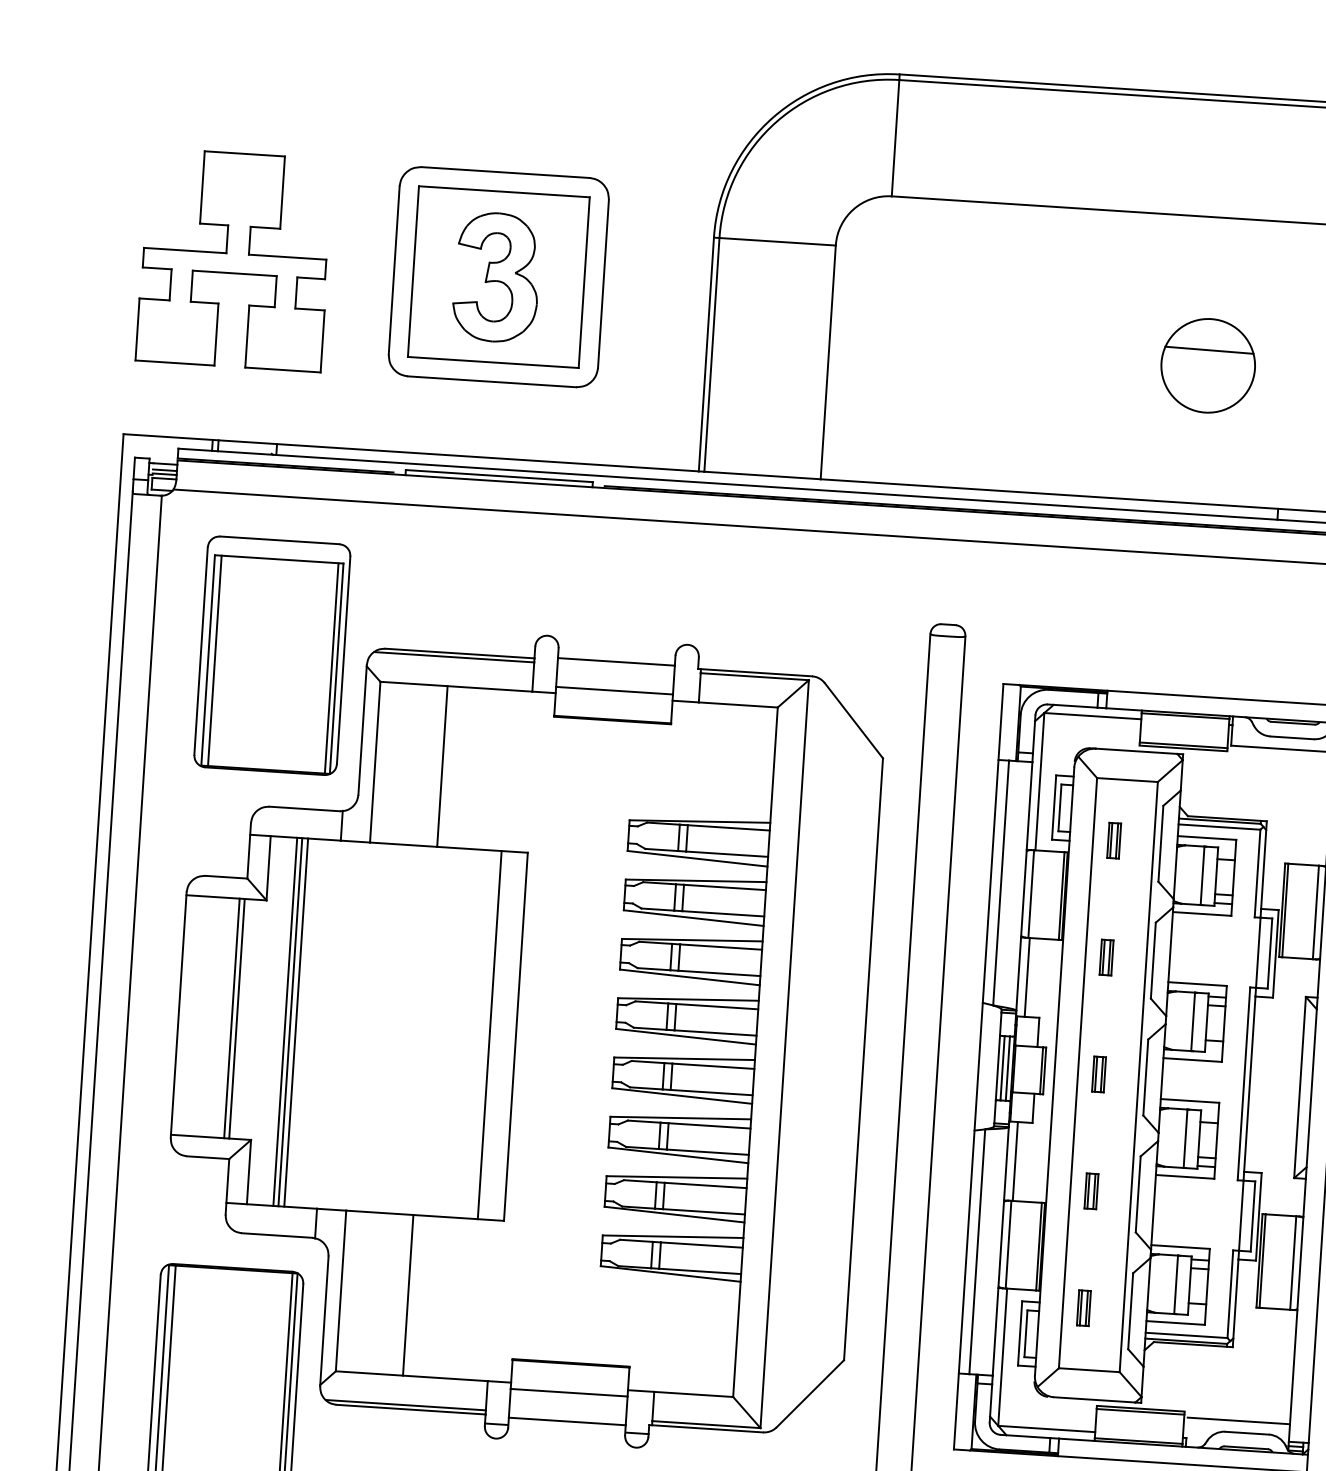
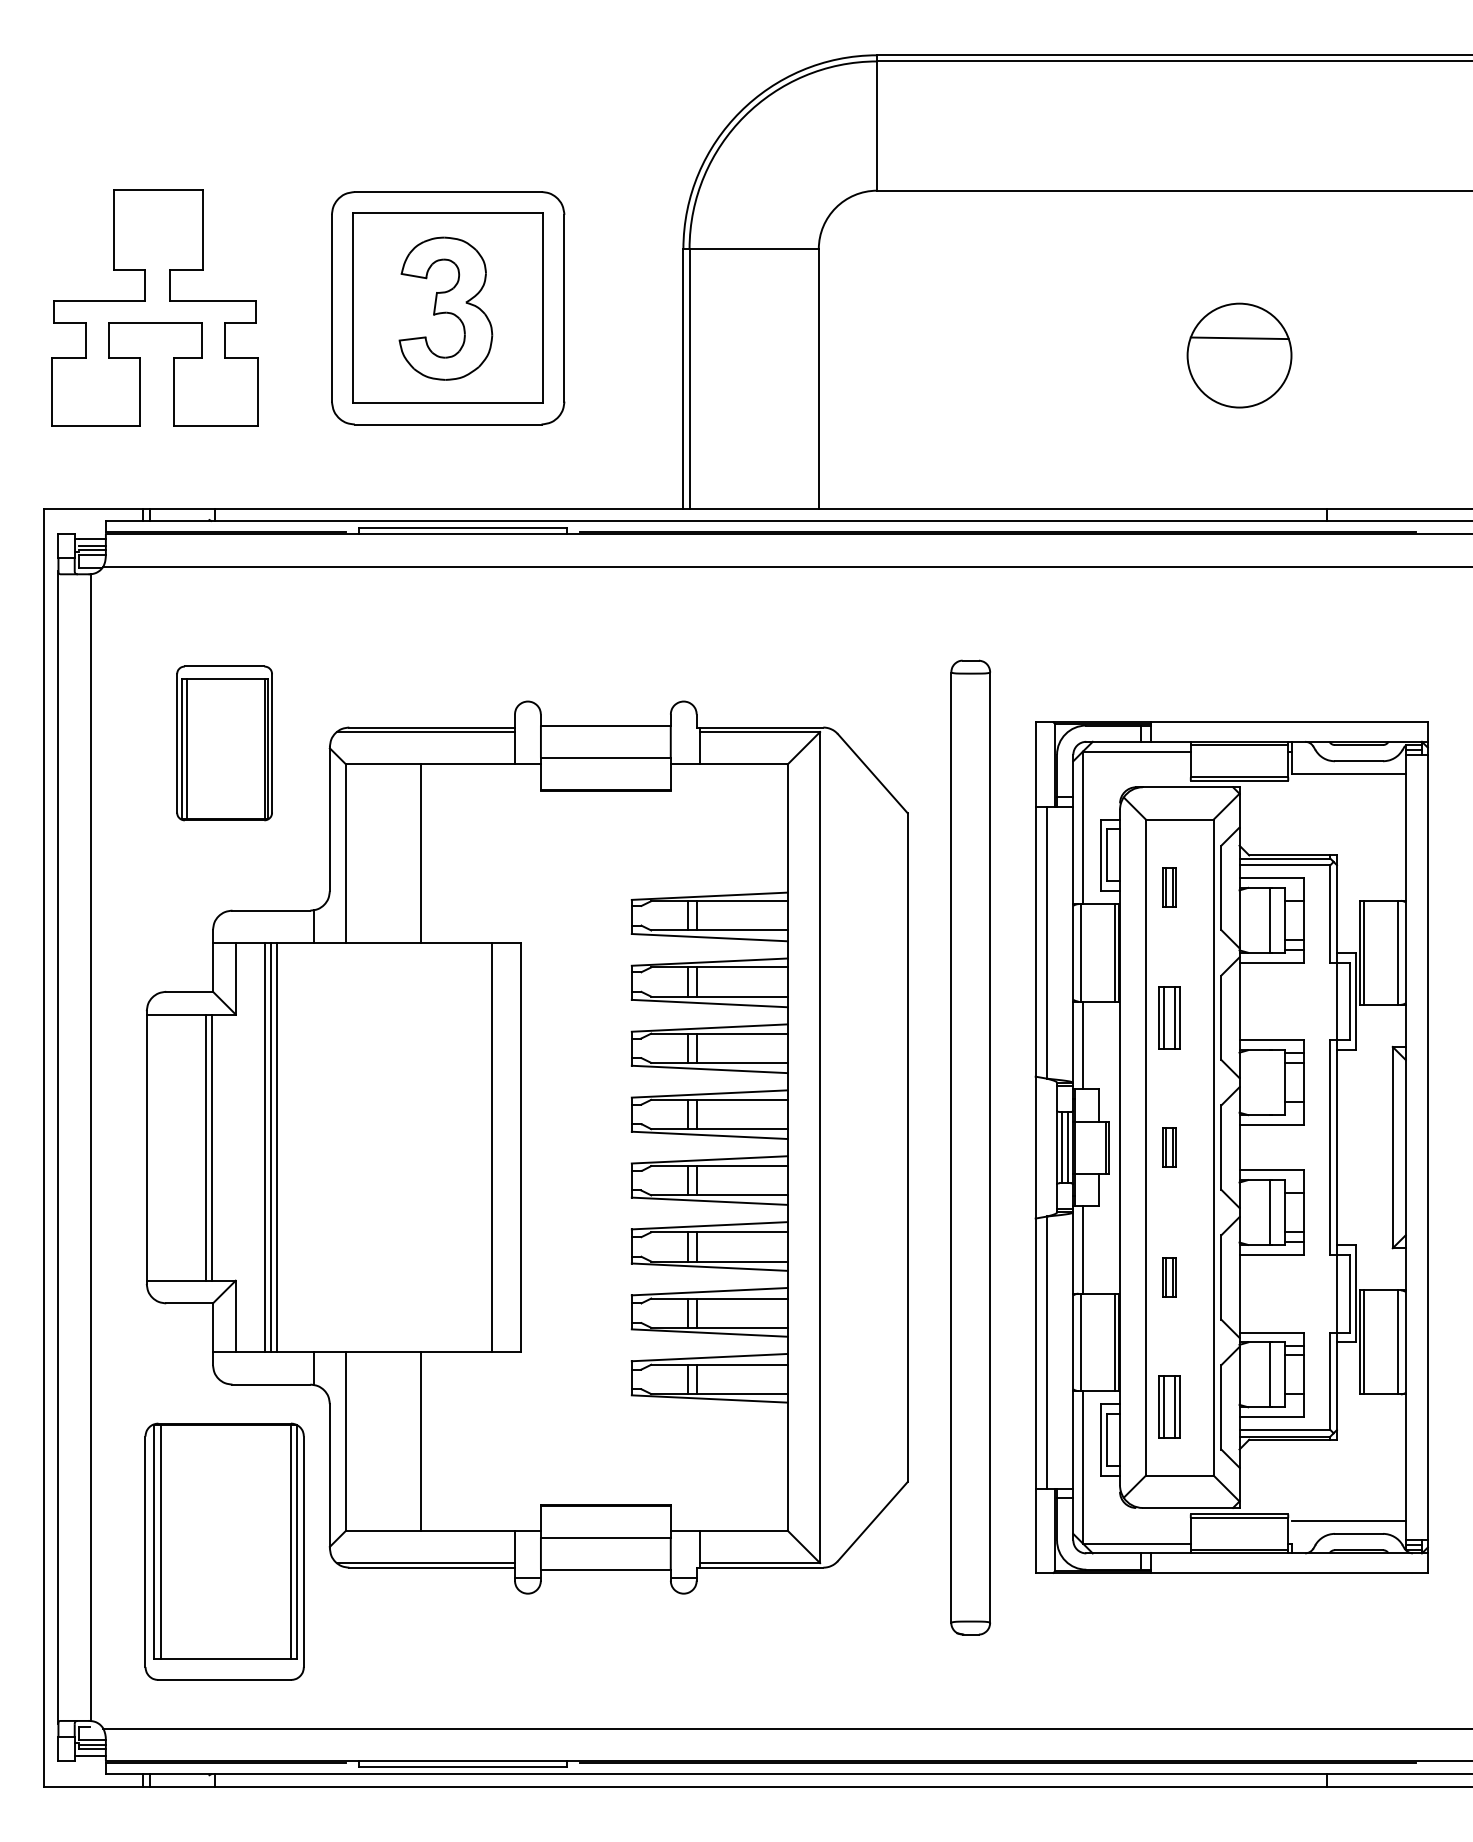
part: (272, 655) -> (224, 743), size x0.6
part: (1106, 957) -> (1169, 1017), size x1.6
line: (1192, 1021) -> (1269, 1082), removed
part: (1083, 1308) -> (1169, 1407), size x1.6

